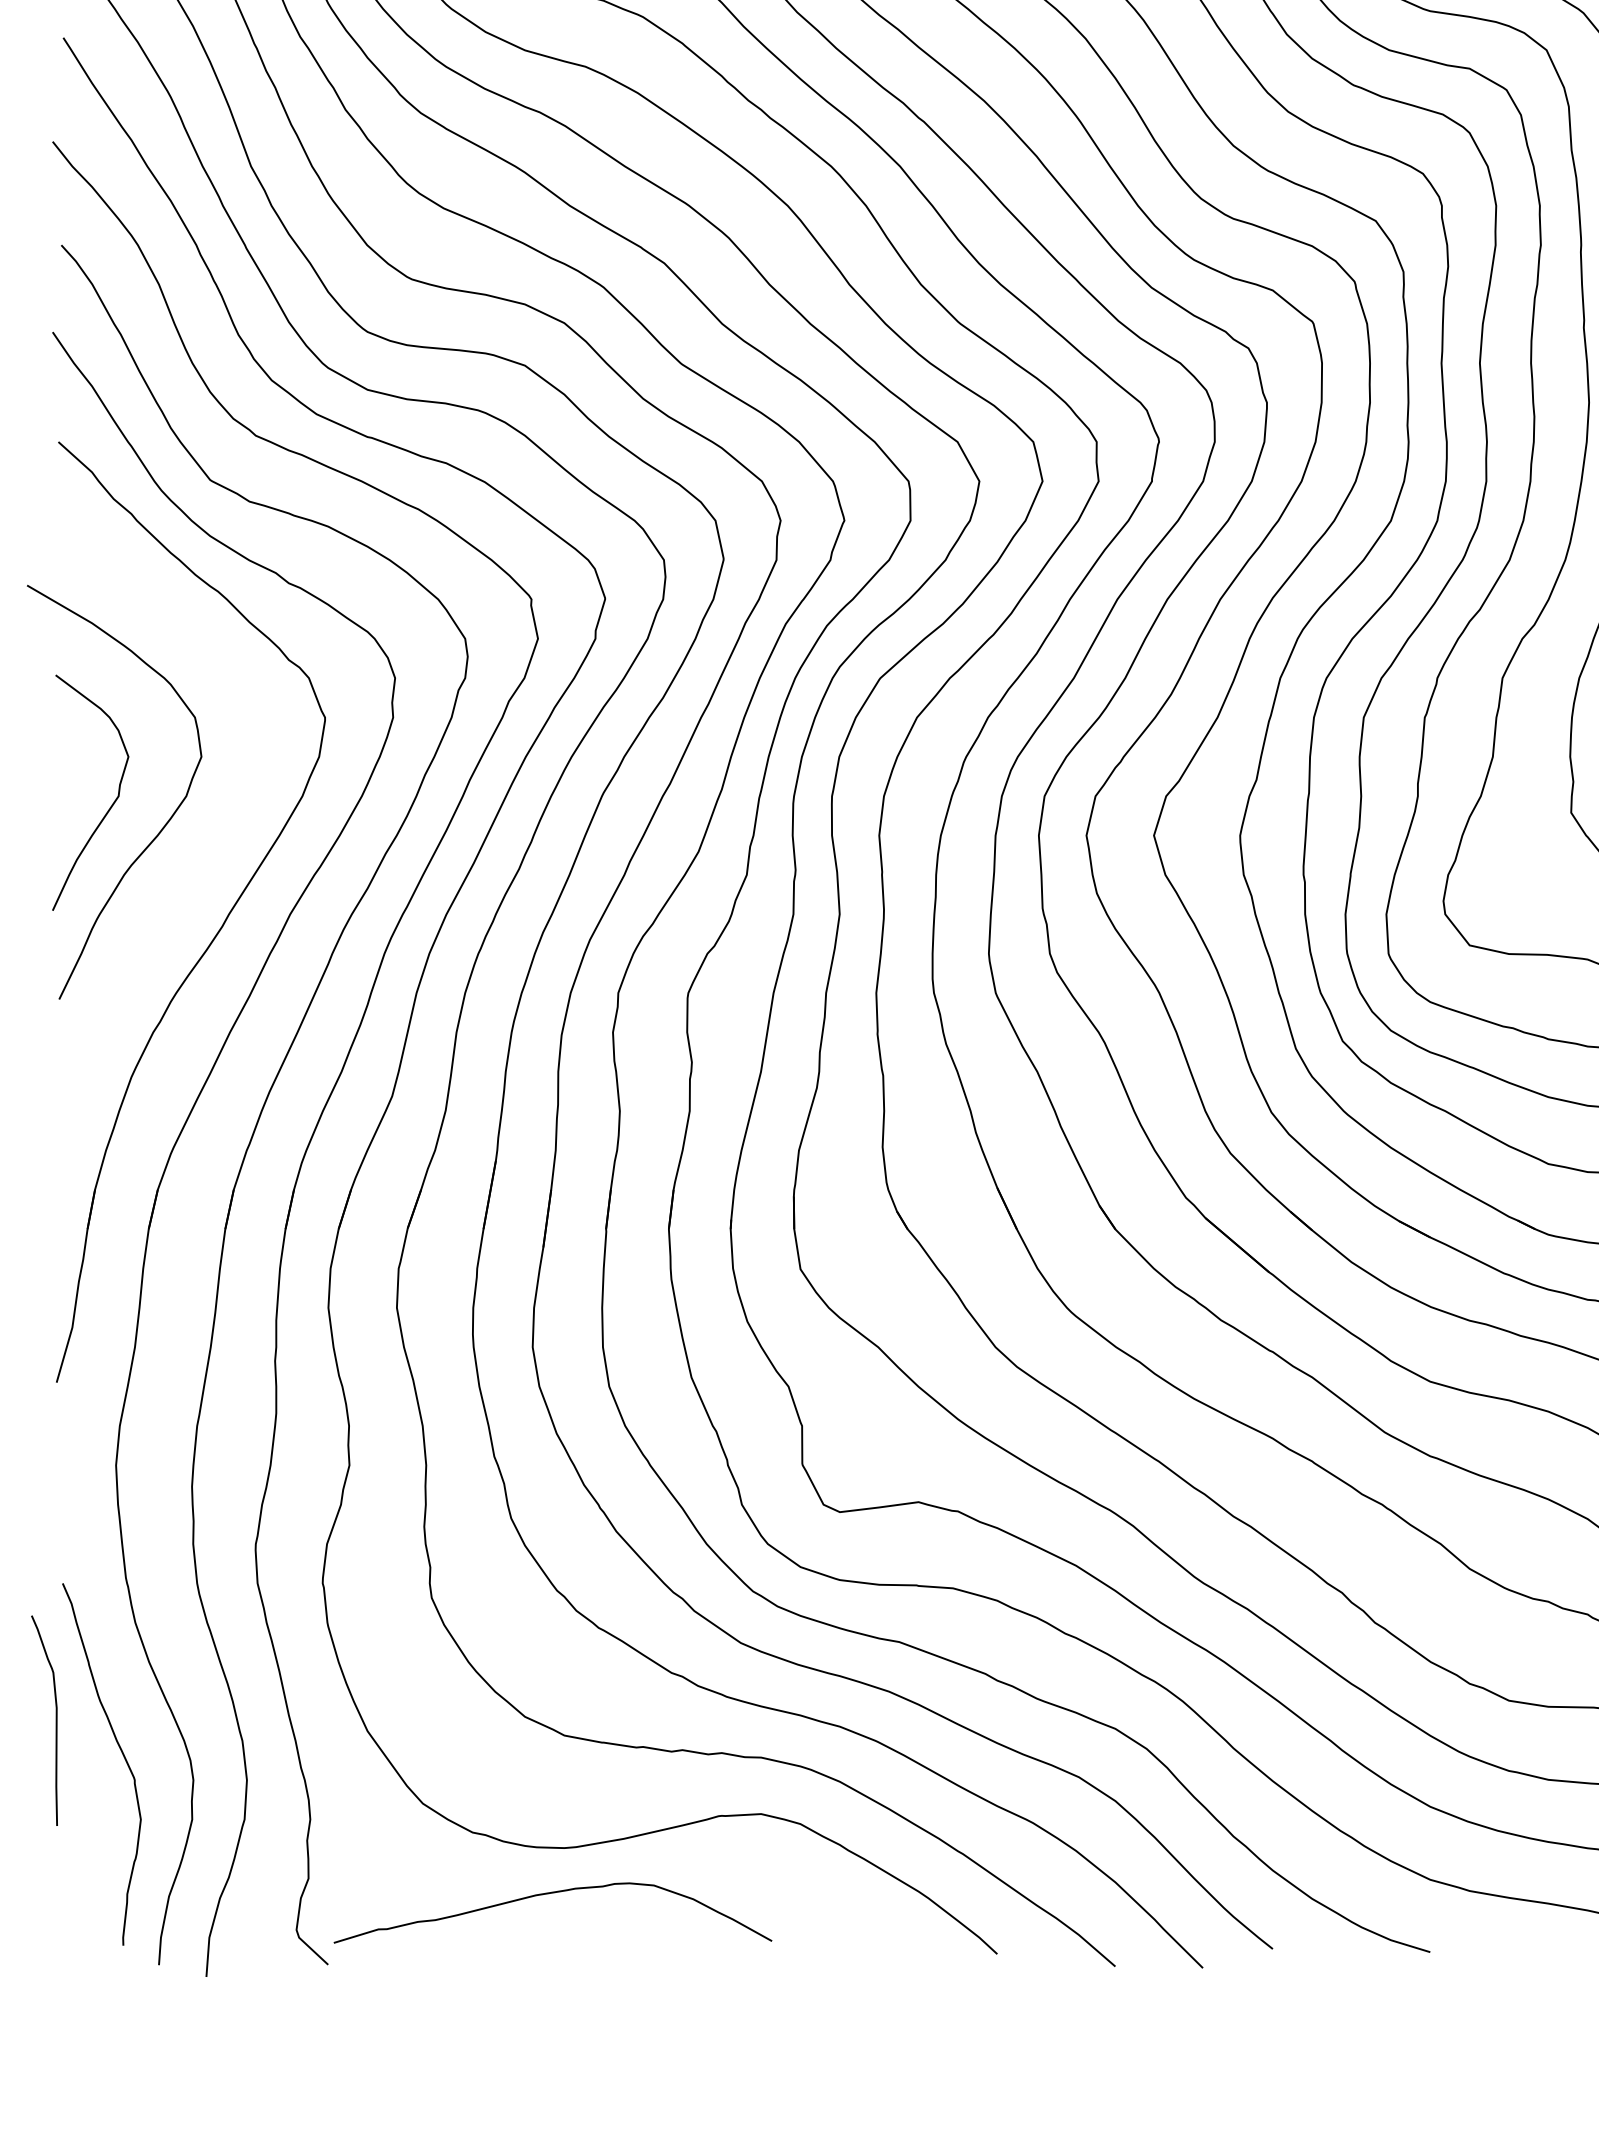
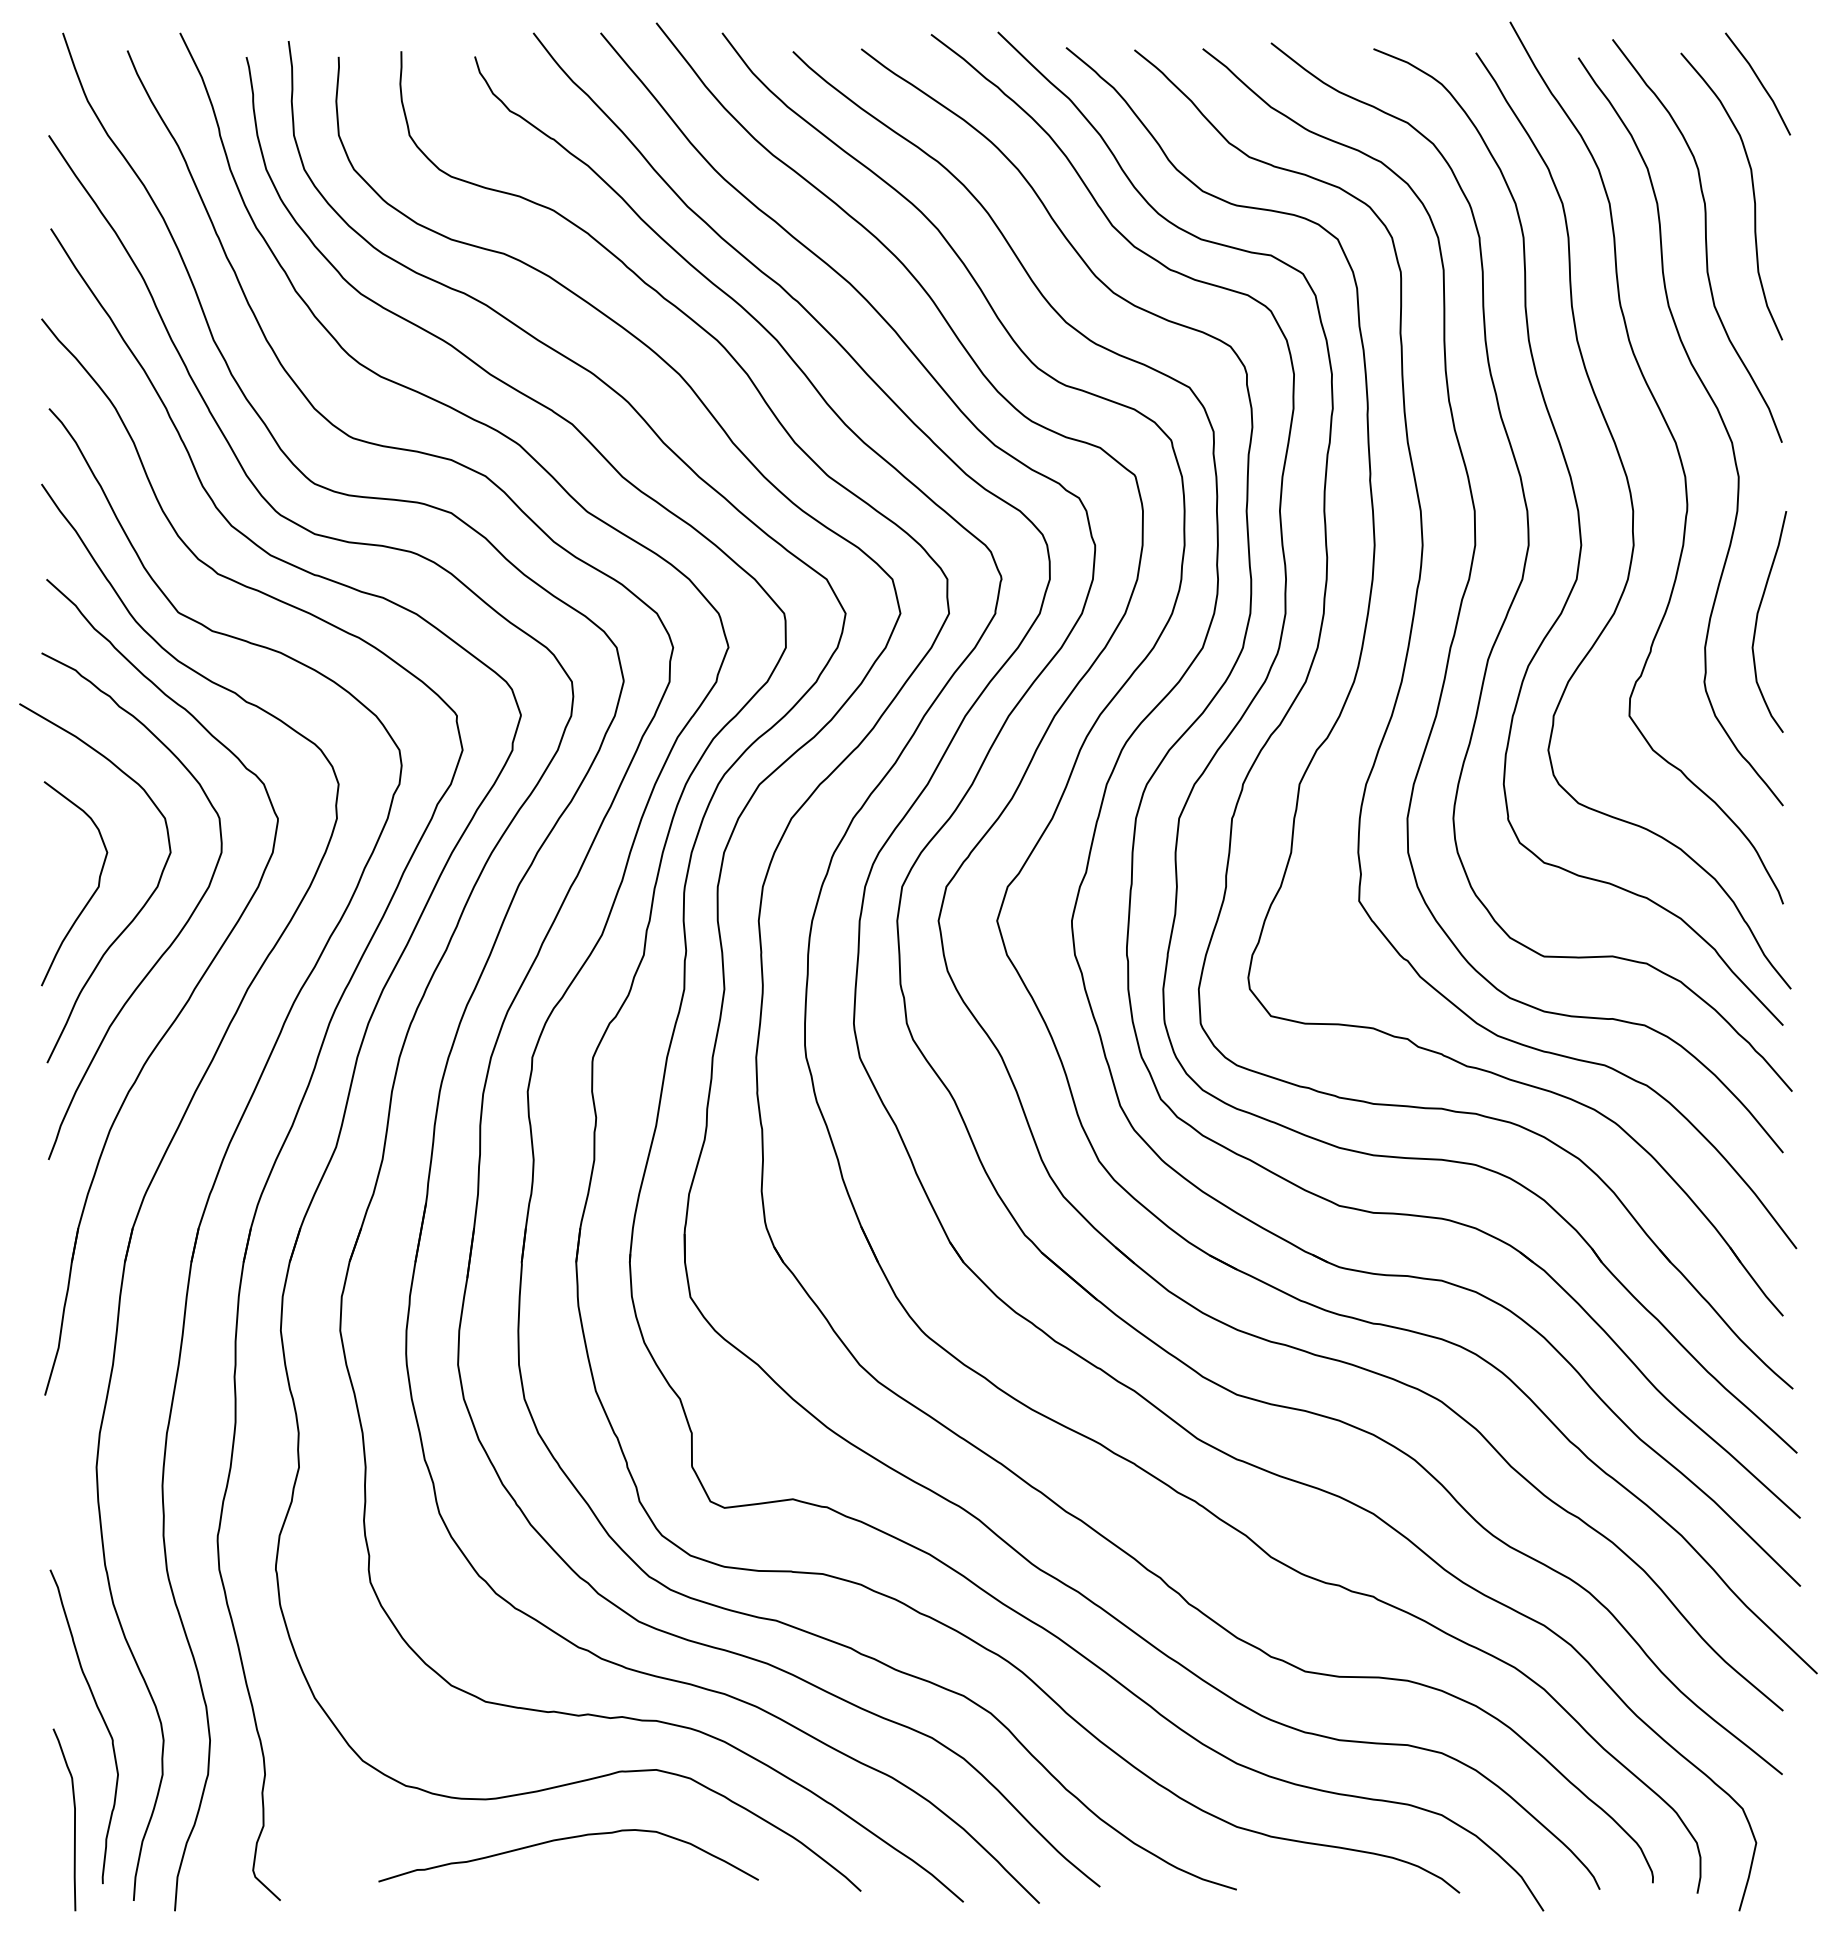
curve: (208, 852) -> (176, 935), added
curve: (56, 1720) -> (74, 1819), moved
curve: (551, 1894) -> (567, 1839), moved

